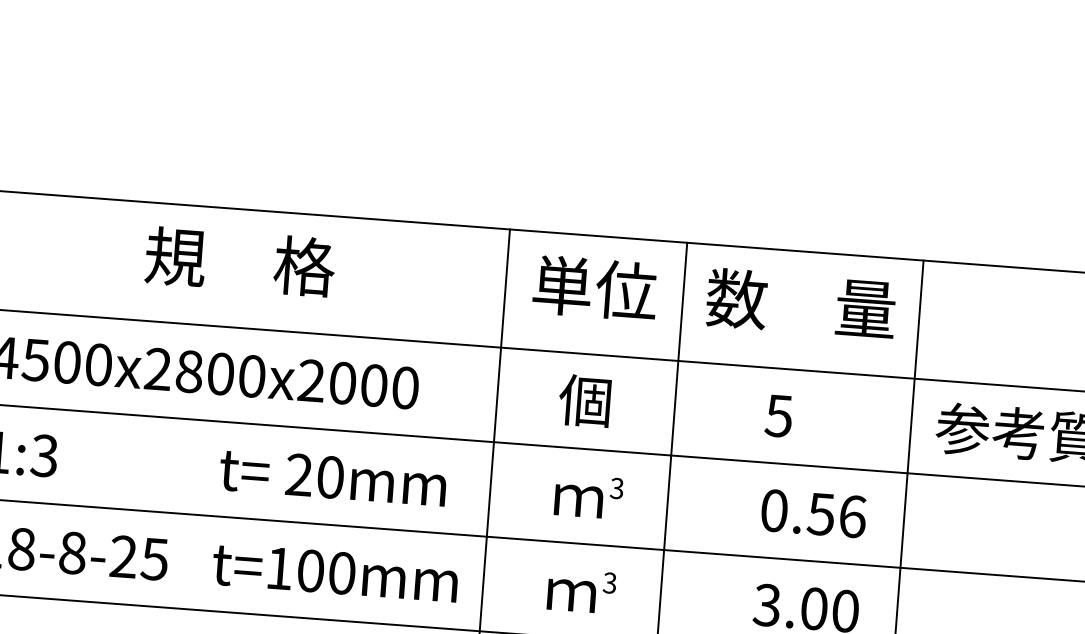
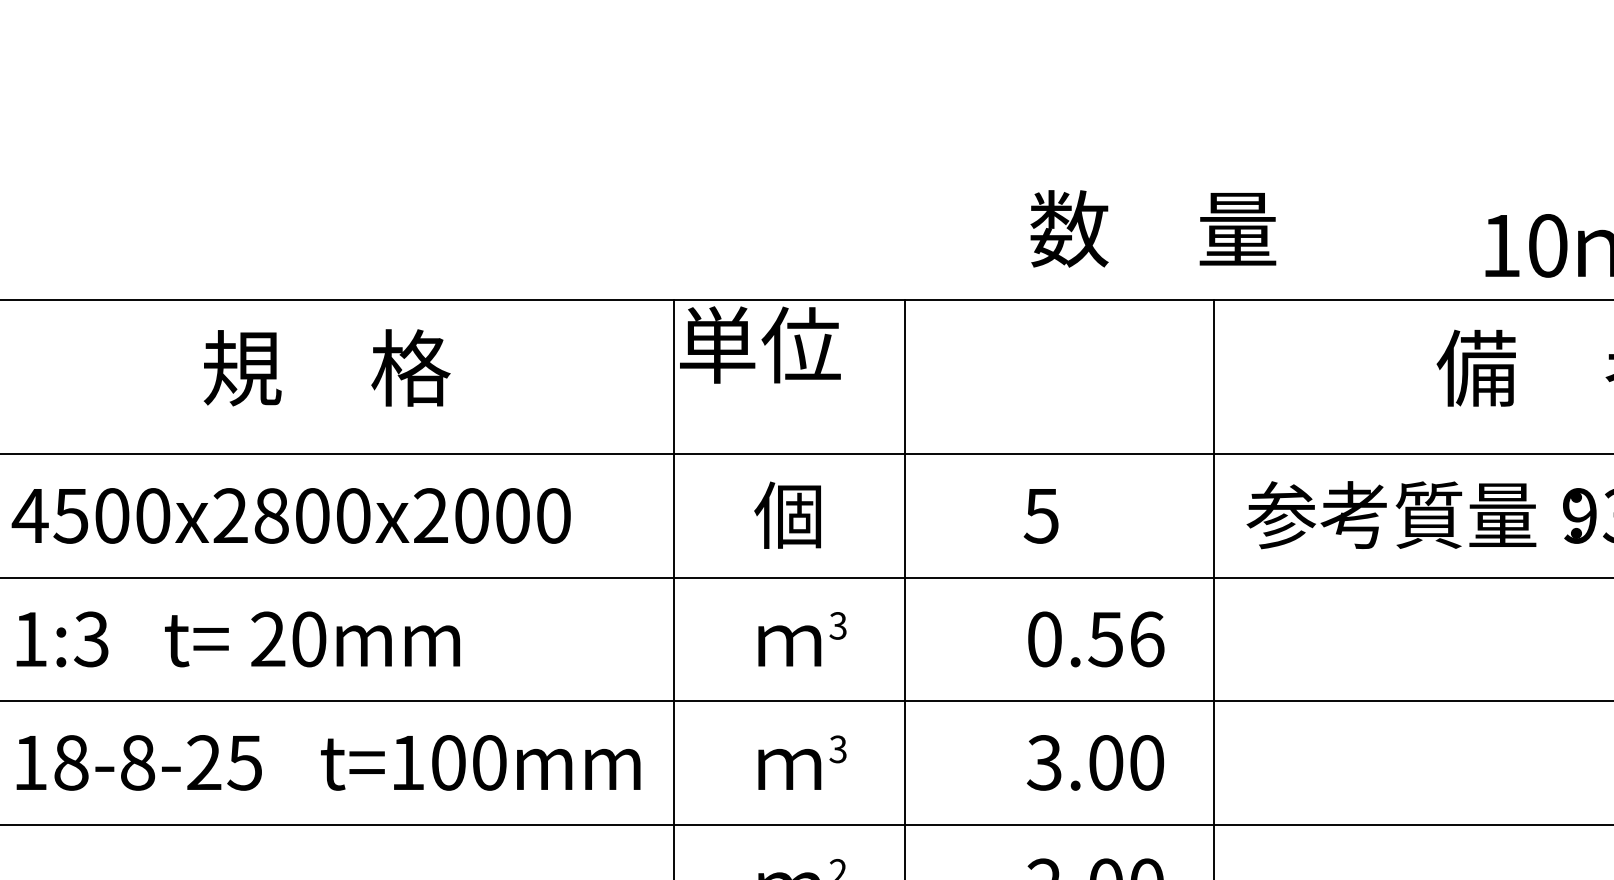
text: (595, 287) -> (760, 344), moved
text: (801, 303) -> (1153, 228), moved
text: (333, 477) -> (312, 639), moved

